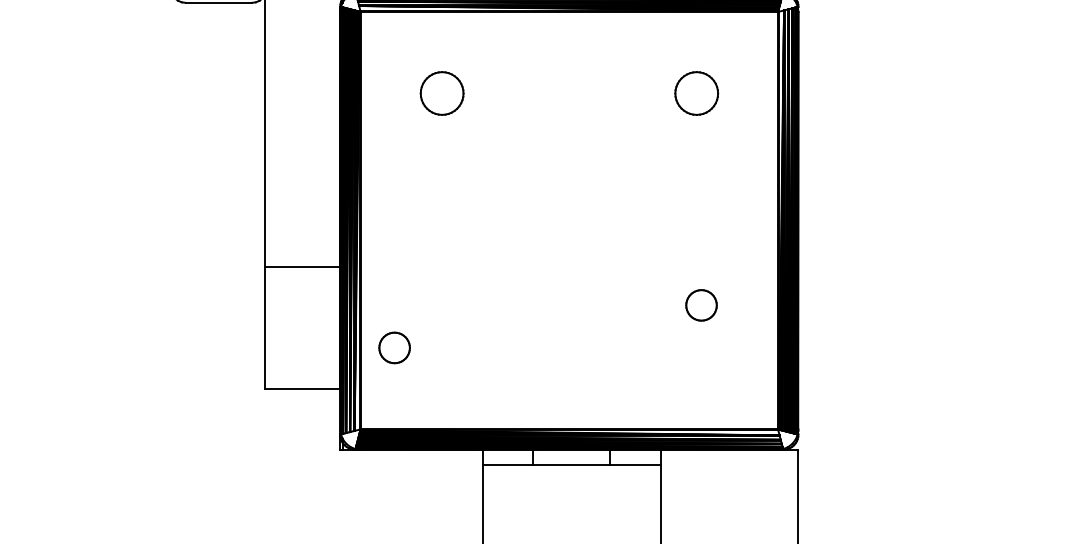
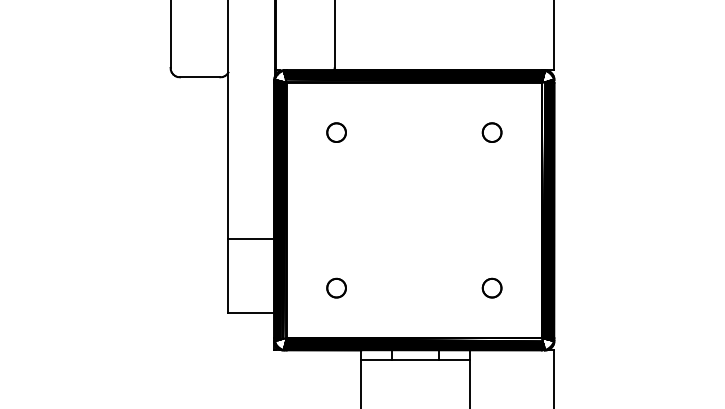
part: (441, 93) -> (336, 132), size x0.71
part: (695, 93) -> (491, 132), size x0.71
part: (700, 304) -> (491, 287), moved
part: (394, 346) -> (336, 287), moved

